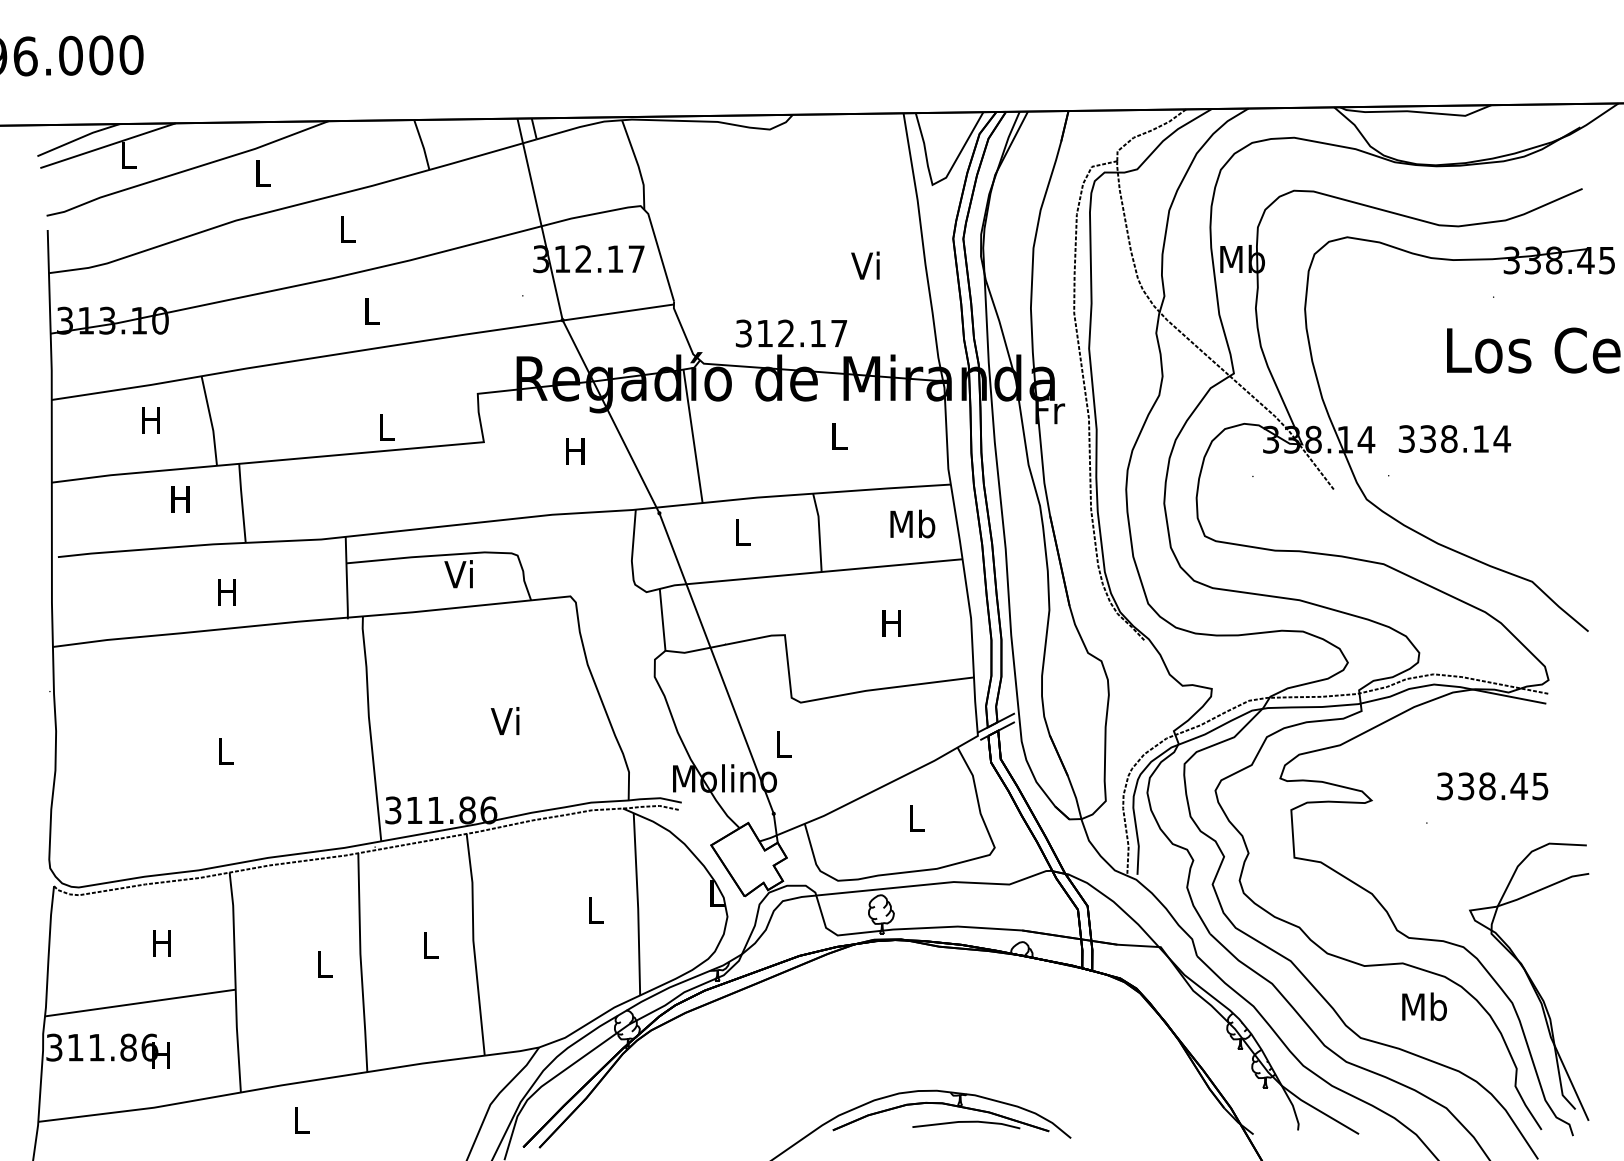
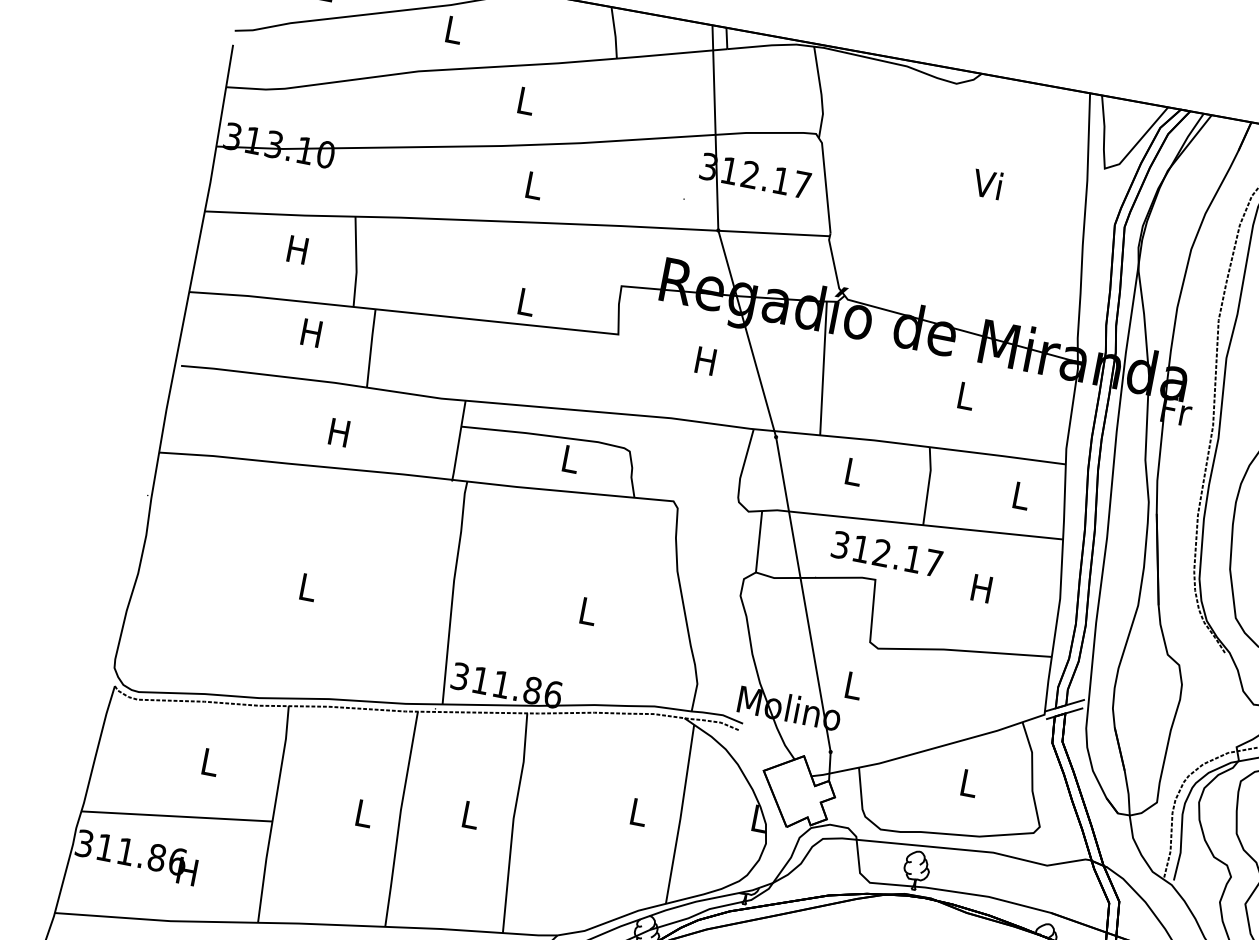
text: (865, 265) -> (987, 183), moved
text: (791, 333) -> (887, 554), moved
text: (912, 523) -> (1021, 495), Mb -> L
text: (458, 574) -> (568, 458), Vi -> L
text: (504, 721) -> (585, 610), Vi -> L
text: (161, 943) -> (208, 762), H -> L

